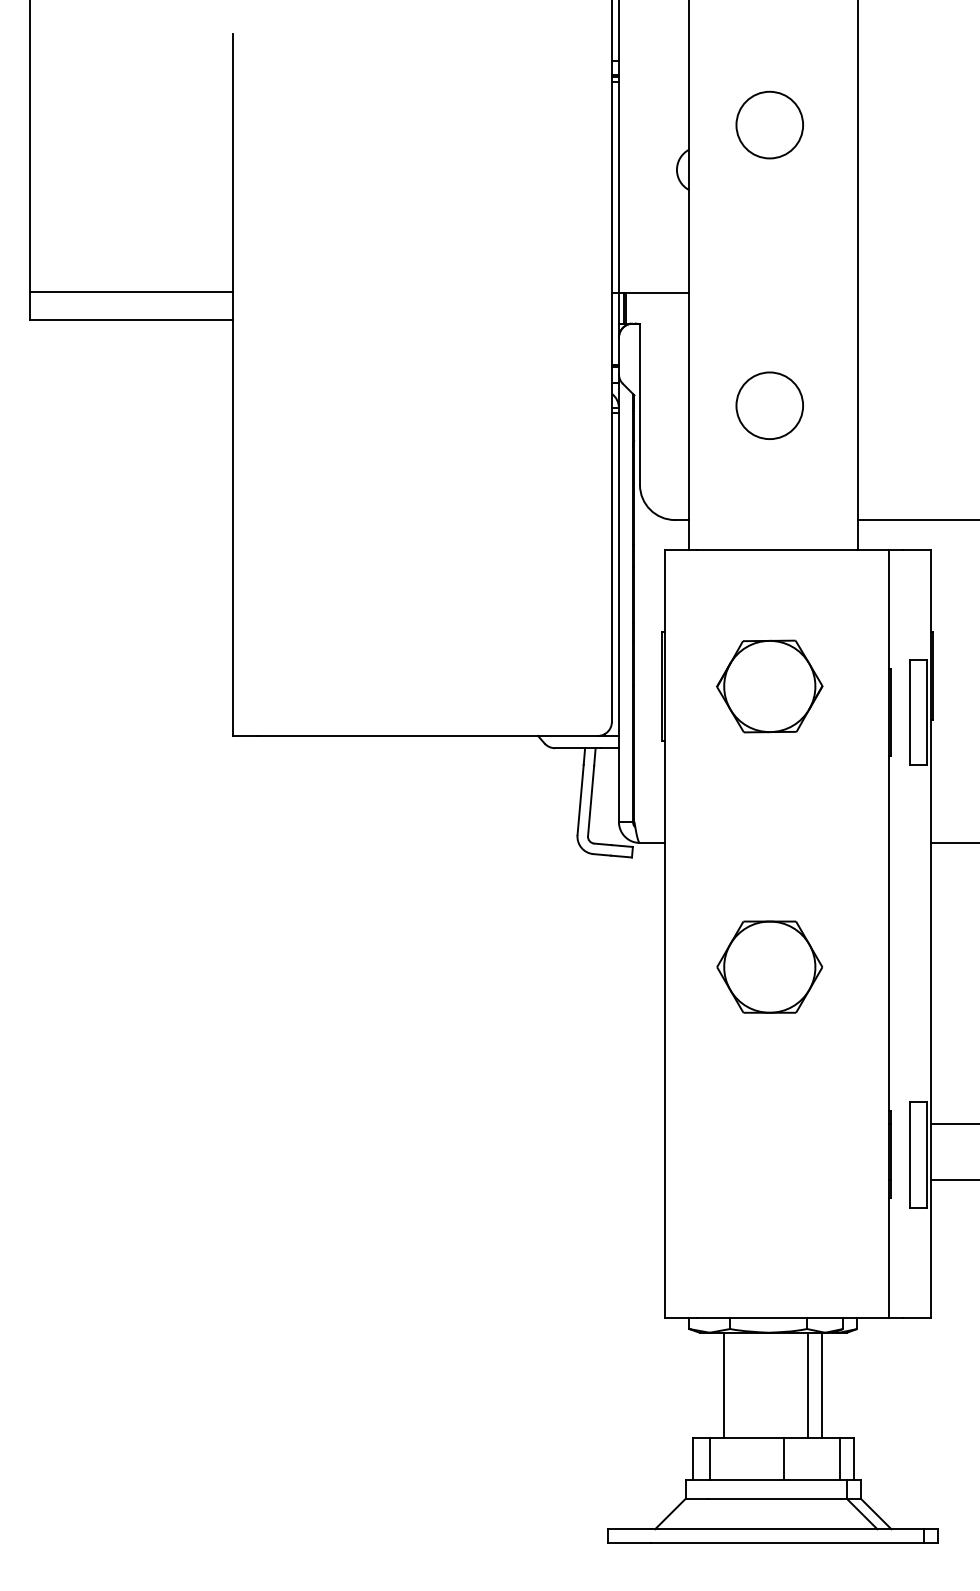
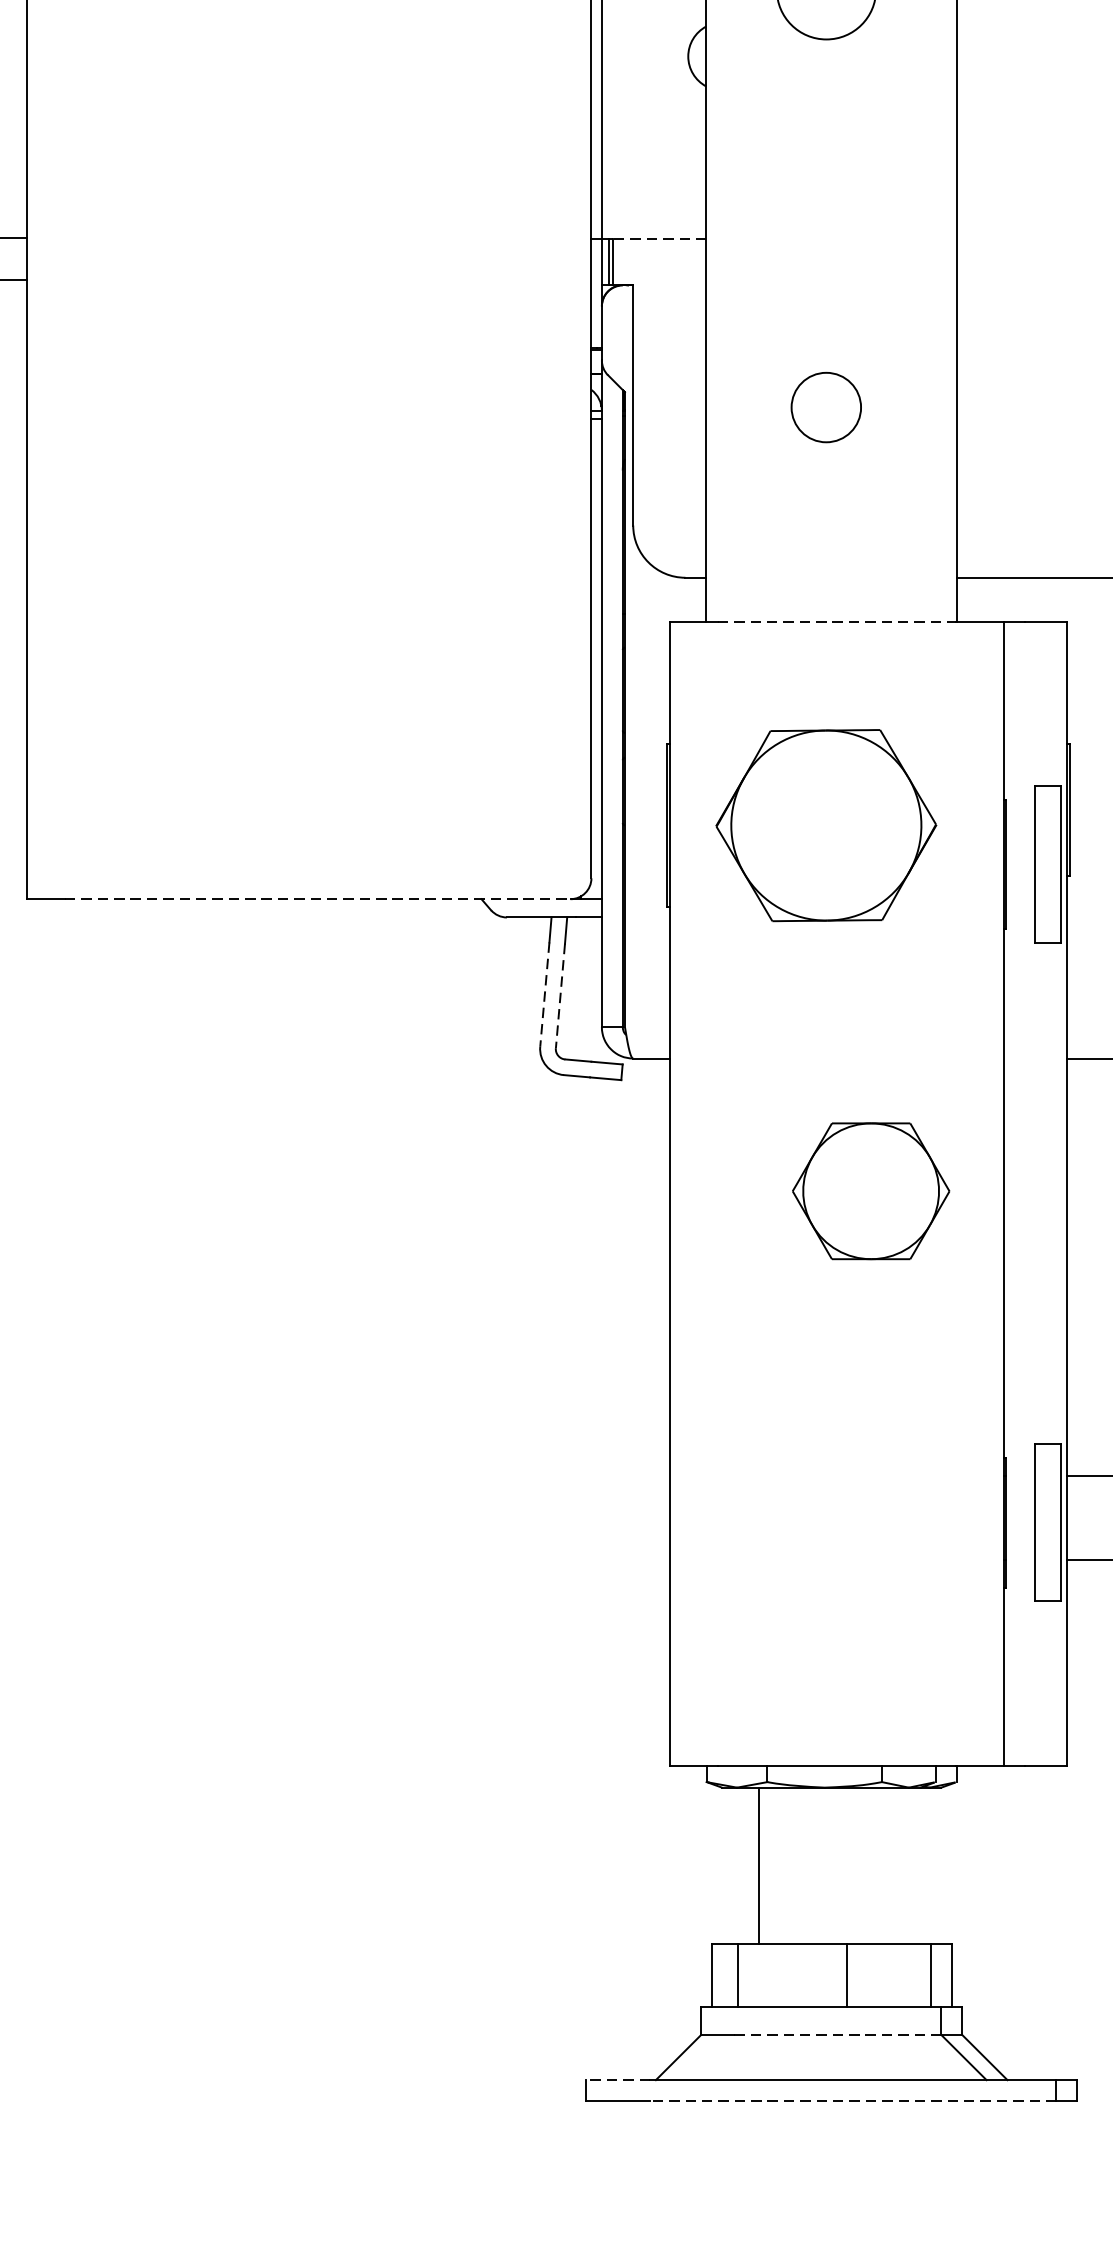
line: (657, 292) -> (659, 239), solid -> dashed
circle: (769, 405) -> (826, 407), size x0.7
line: (776, 549) -> (836, 621), solid -> dashed
part: (769, 686) -> (826, 825), size x1.4
line: (428, 735) -> (318, 898), solid -> dashed
line: (580, 800) -> (544, 995), solid -> dashed
line: (591, 801) -> (561, 996), solid -> dashed
part: (769, 966) -> (870, 1190), moved
line: (808, 1385) -> (884, 1866), removed
line: (822, 1385) -> (904, 1866), removed
line: (777, 1498) -> (837, 2034), solid -> dashed
line: (629, 1529) -> (617, 2080), solid -> dashed
line: (787, 1543) -> (852, 2101), solid -> dashed

